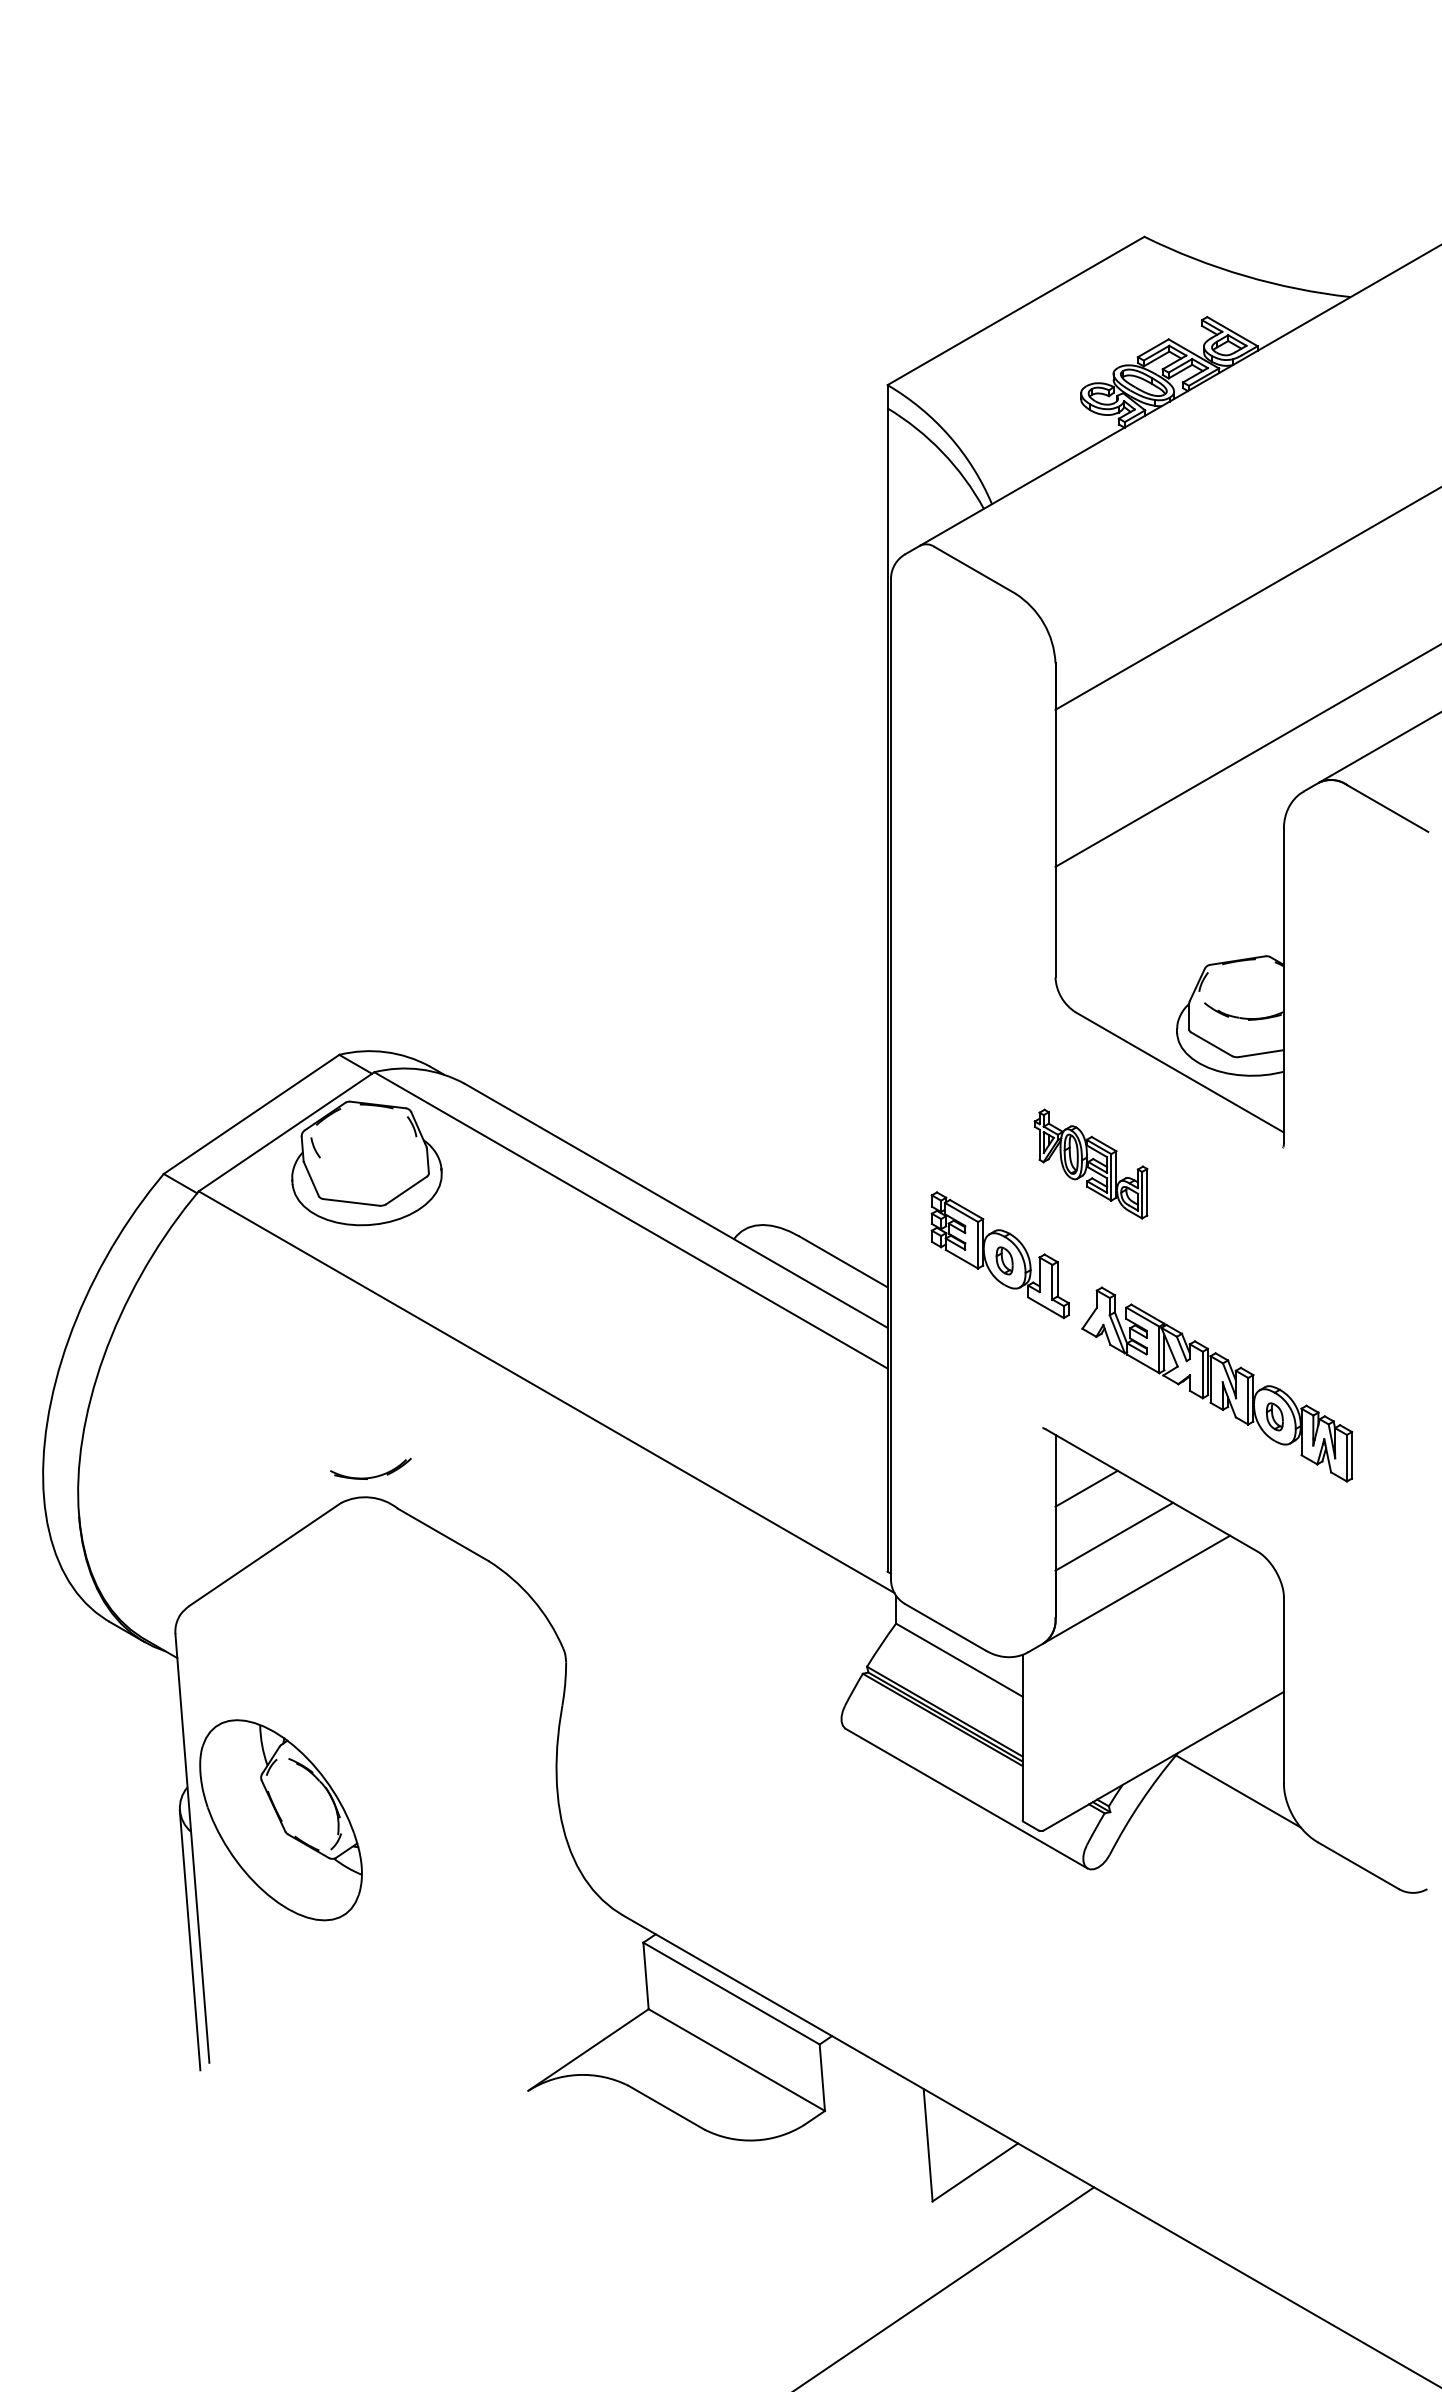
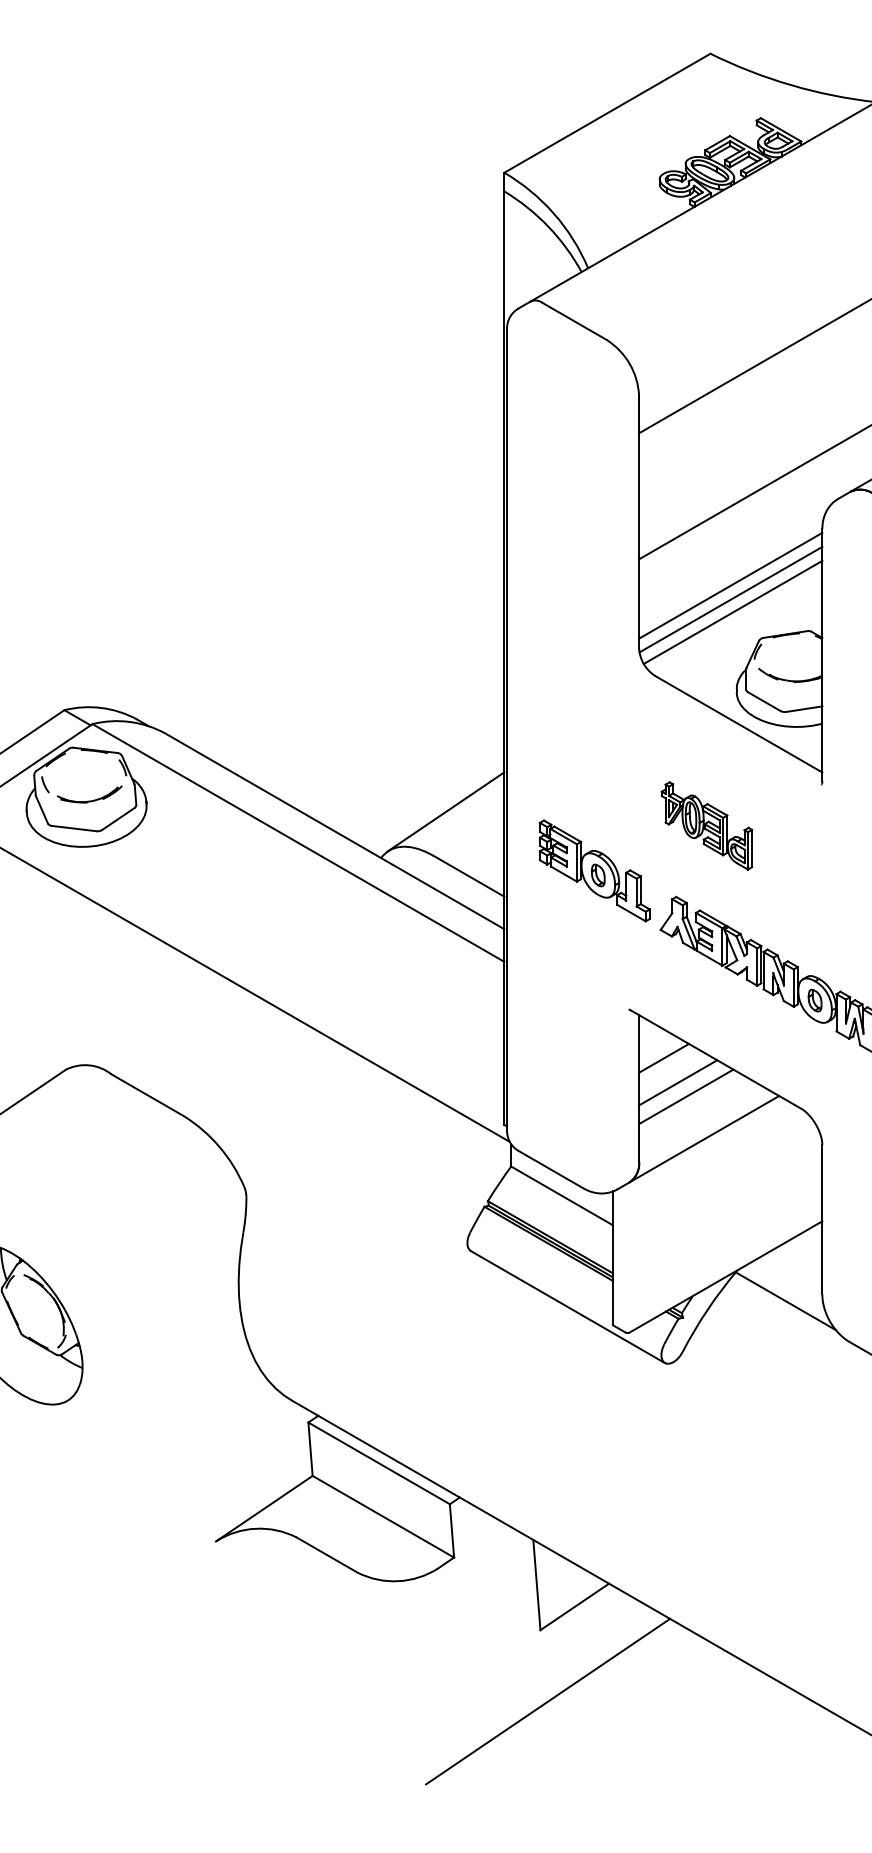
line: (1169, 899) -> (730, 585), added
line: (1169, 916) -> (730, 599), added
line: (1172, 932) -> (732, 611), added
part: (1090, 1163) -> (706, 825), moved
line: (814, 1181) -> (445, 811), added
part: (370, 1476) -> (89, 800), moved
line: (1103, 1519) -> (677, 1083), added

